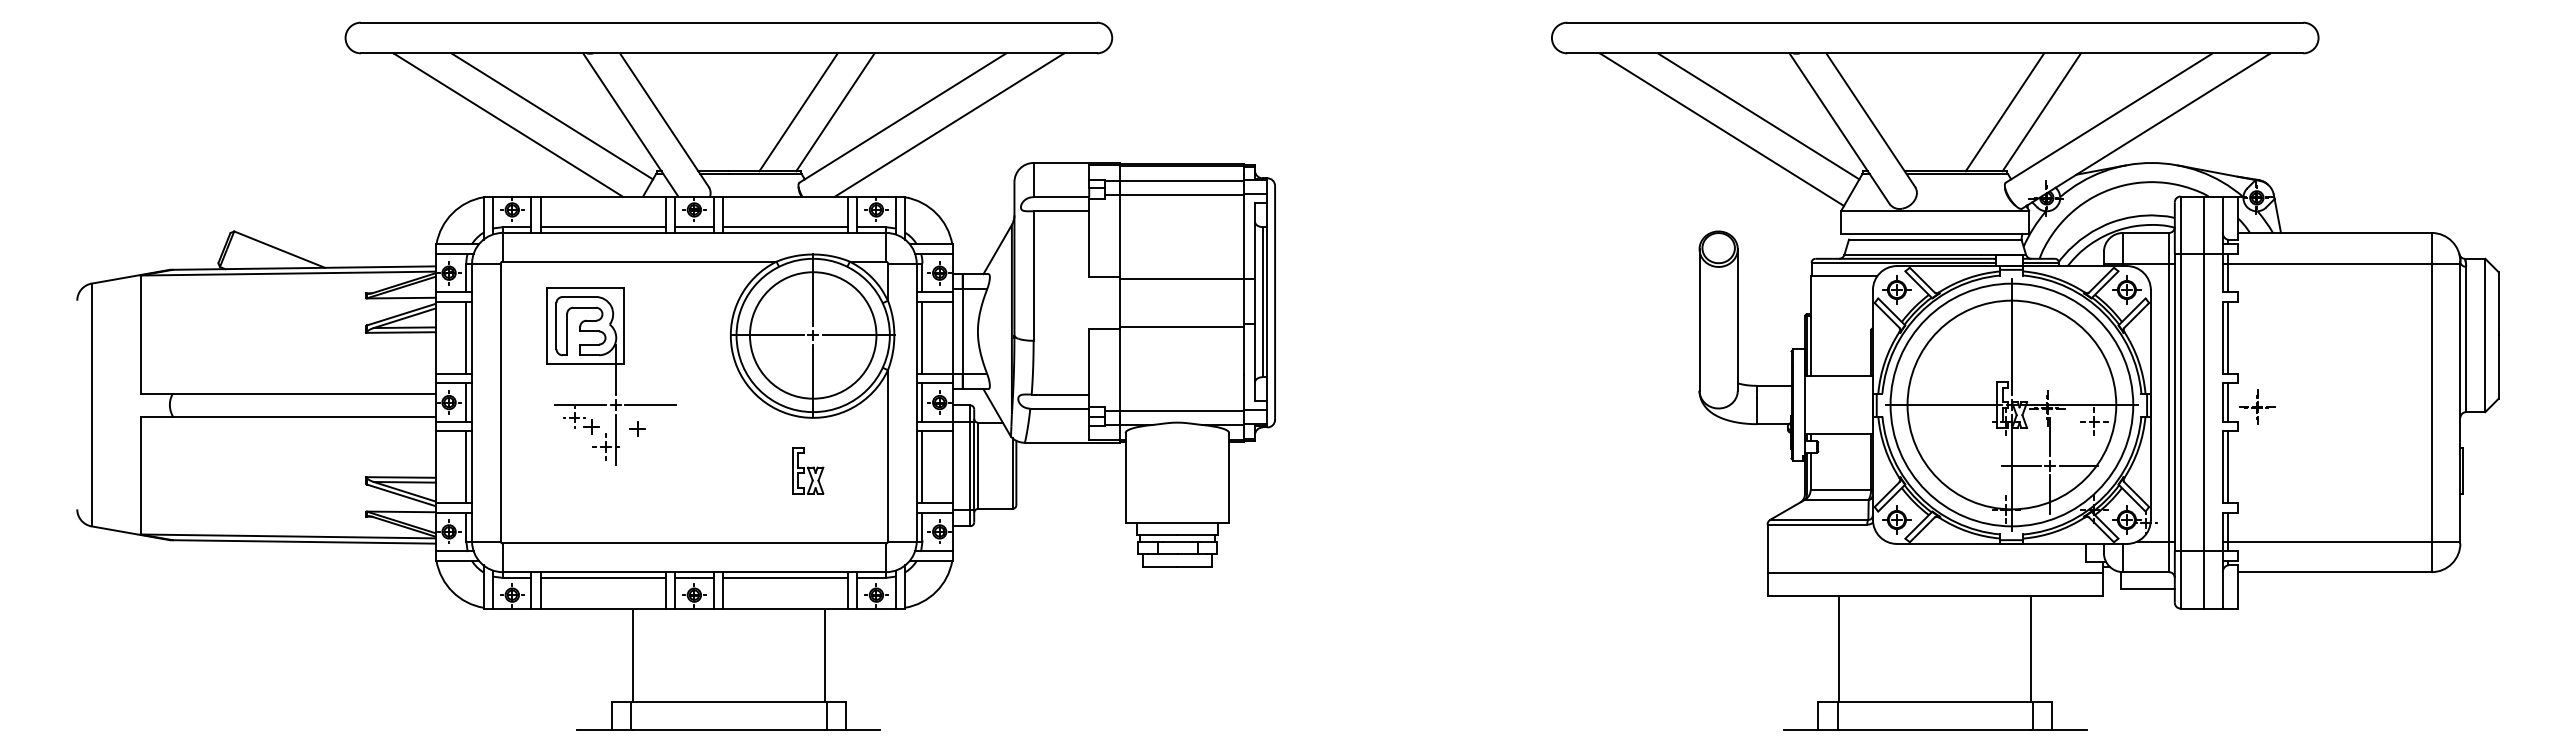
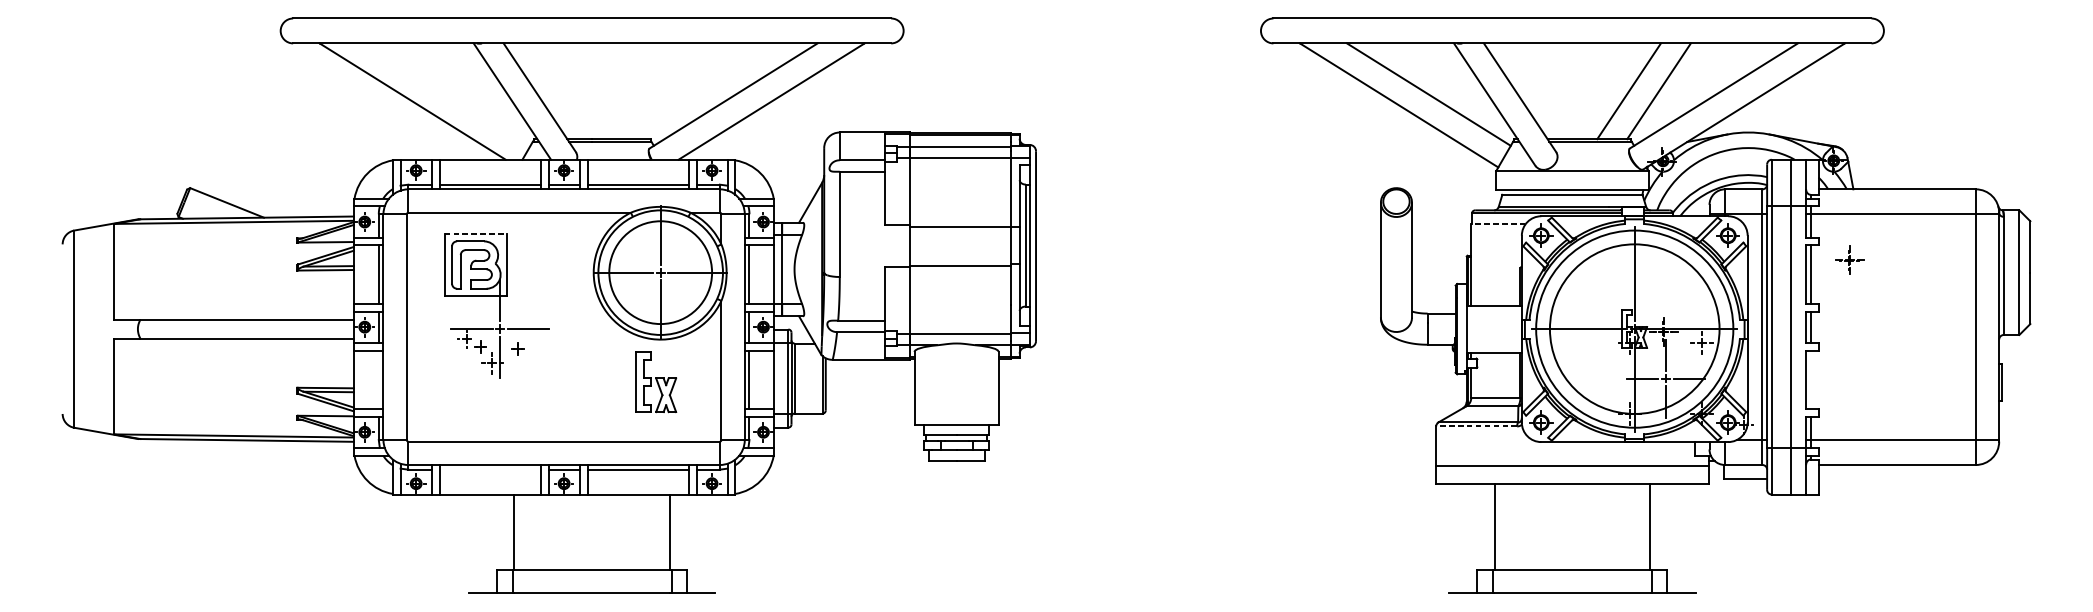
line: (798, 112) -> (648, 91), removed
line: (835, 112) -> (678, 91), removed
line: (552, 116) -> (448, 94), removed
line: (1843, 276) -> (1497, 224), solid -> dashed
line: (586, 287) -> (476, 233), solid -> dashed
part: (2257, 406) -> (1849, 259), moved
line: (466, 467) -> (378, 379), removed
line: (2228, 467) -> (1810, 379), removed
part: (808, 470) -> (656, 382), size x1.6
line: (1817, 524) -> (1476, 426), solid -> dashed
line: (603, 577) -> (490, 469), removed

